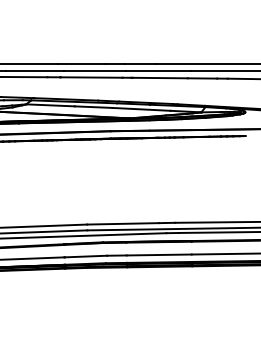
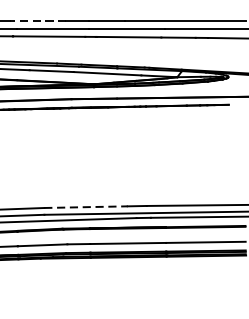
line: (82, 64) -> (38, 21), solid -> dashed
line: (123, 223) -> (86, 206), solid -> dashed

